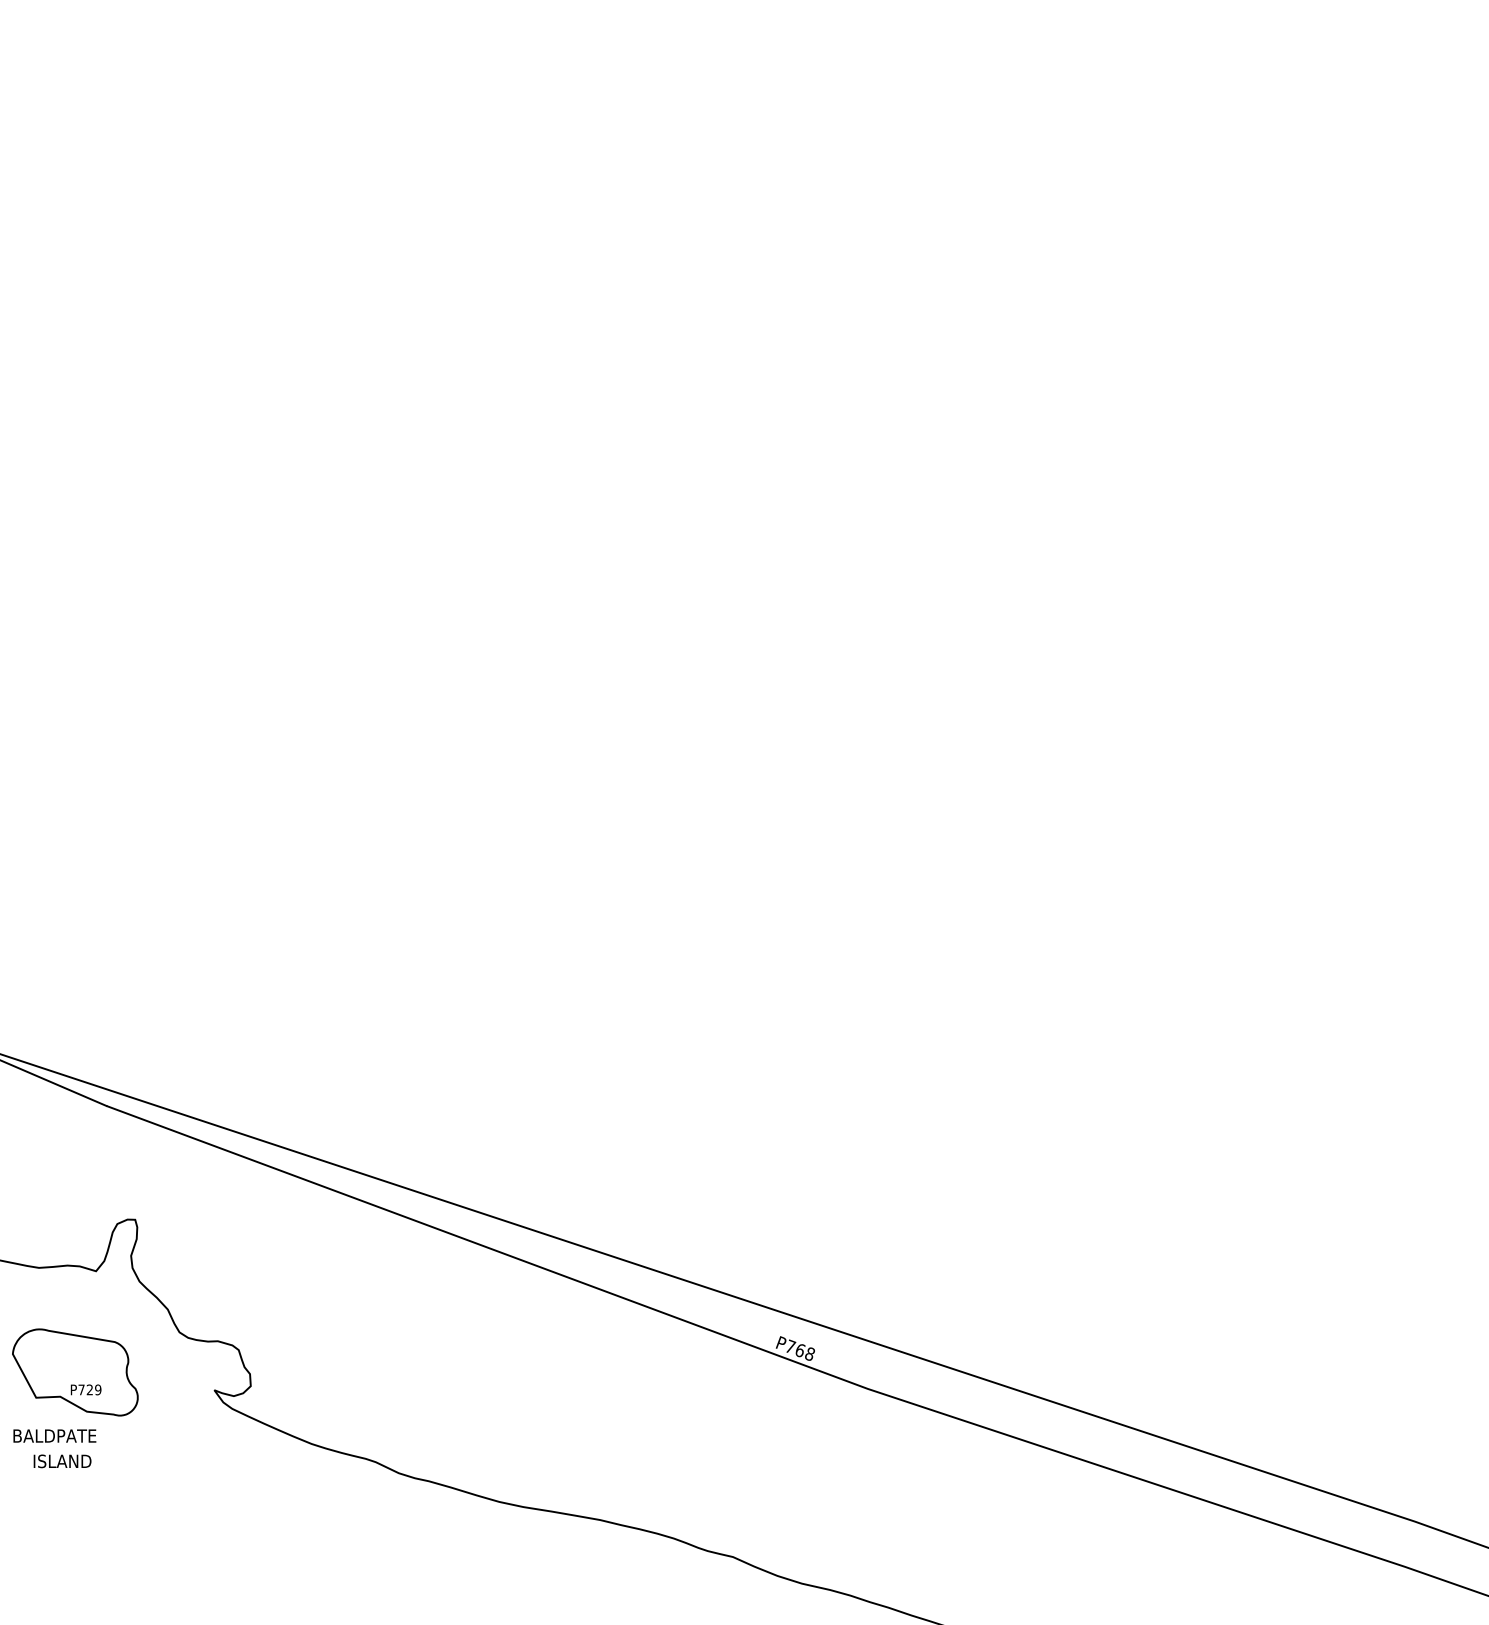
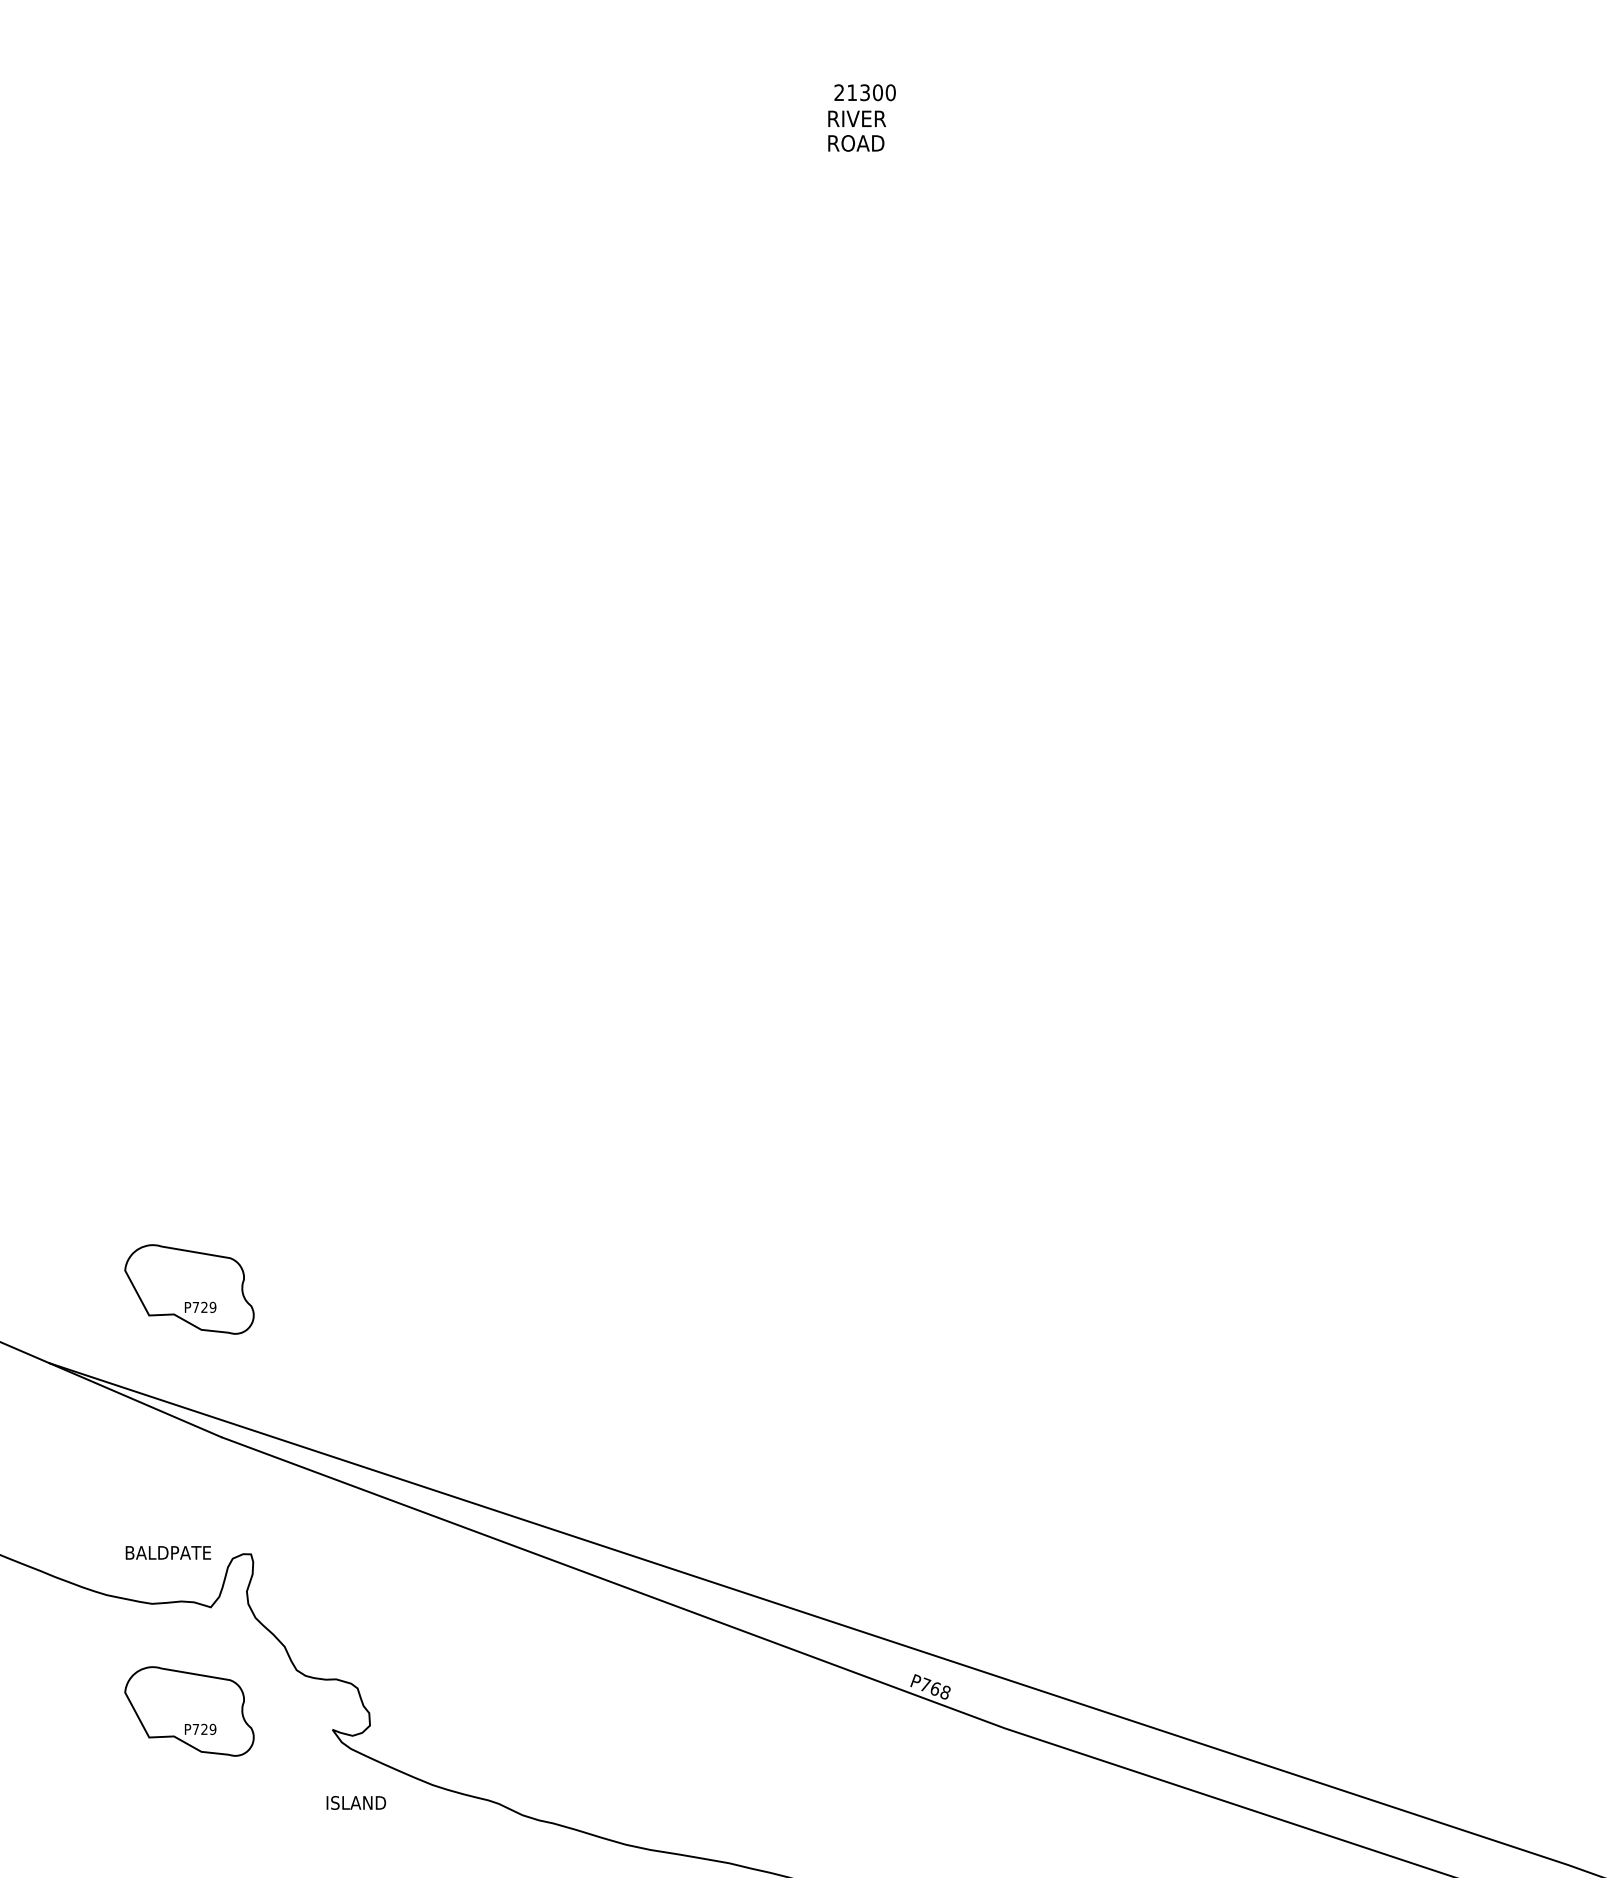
part: (75, 962) -> (189, 1289), added
text: (53, 1435) -> (167, 1552), moved
text: (62, 1460) -> (356, 1802), moved

